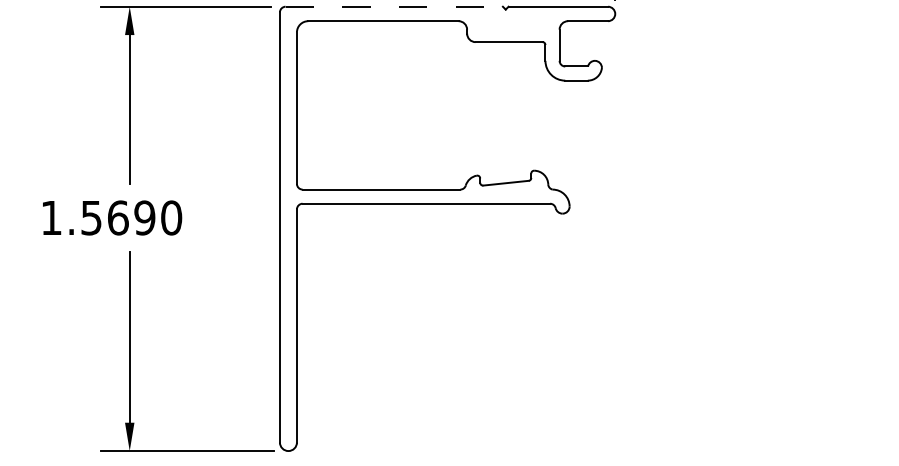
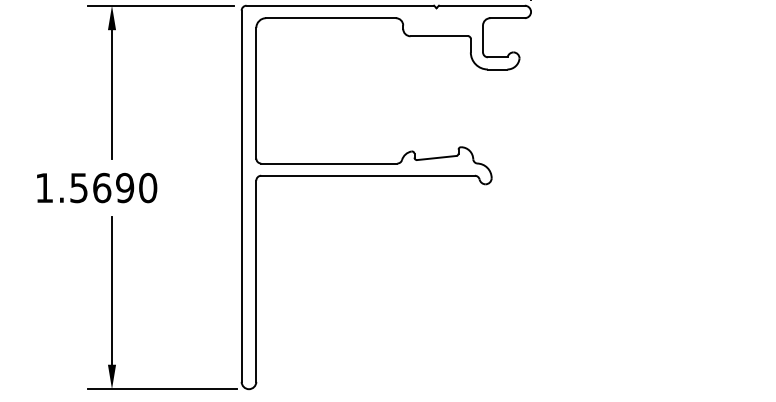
line: (394, 6) -> (340, 5), dashed -> solid

